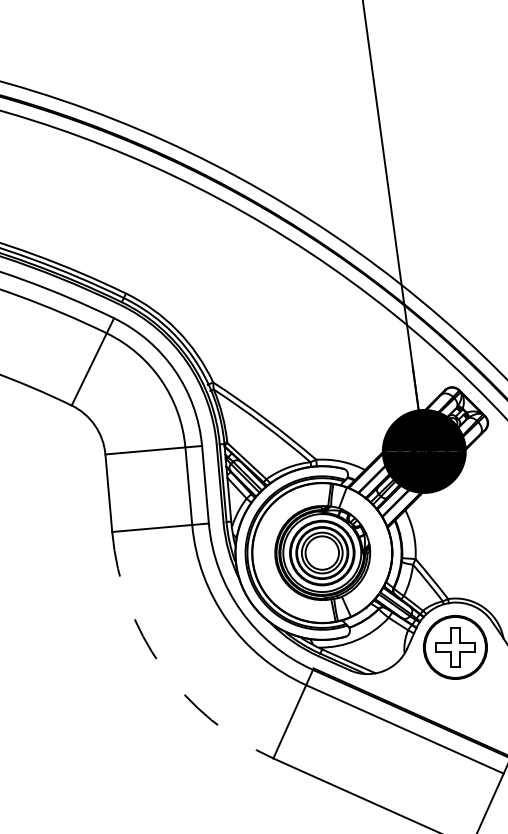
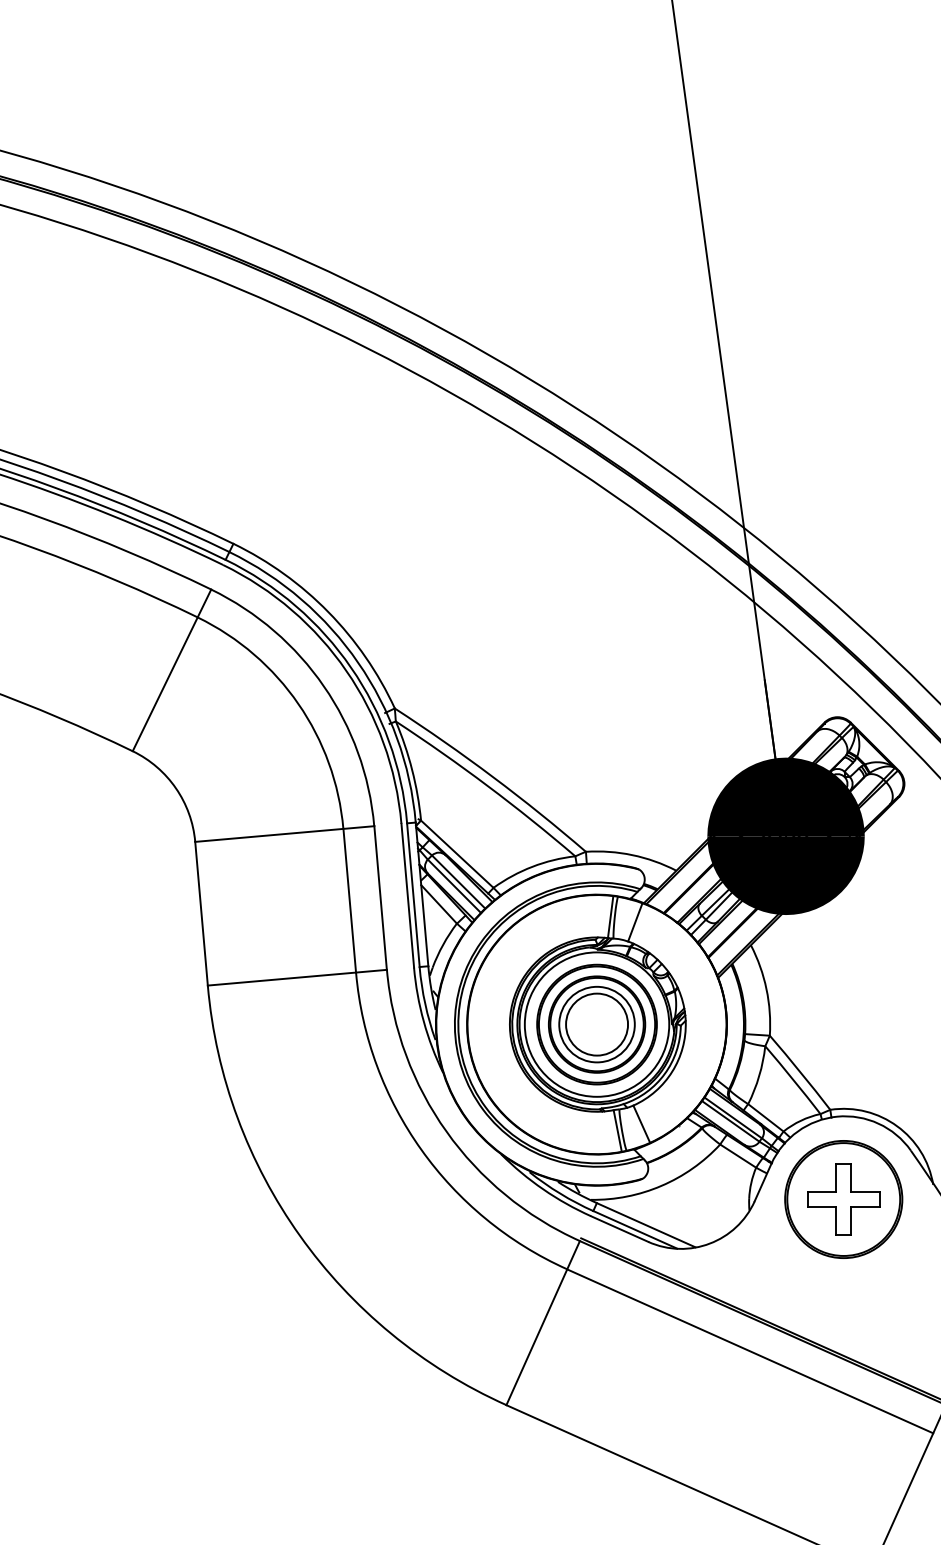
arc: (162, 667) -> (300, 1236), dashed -> solid

